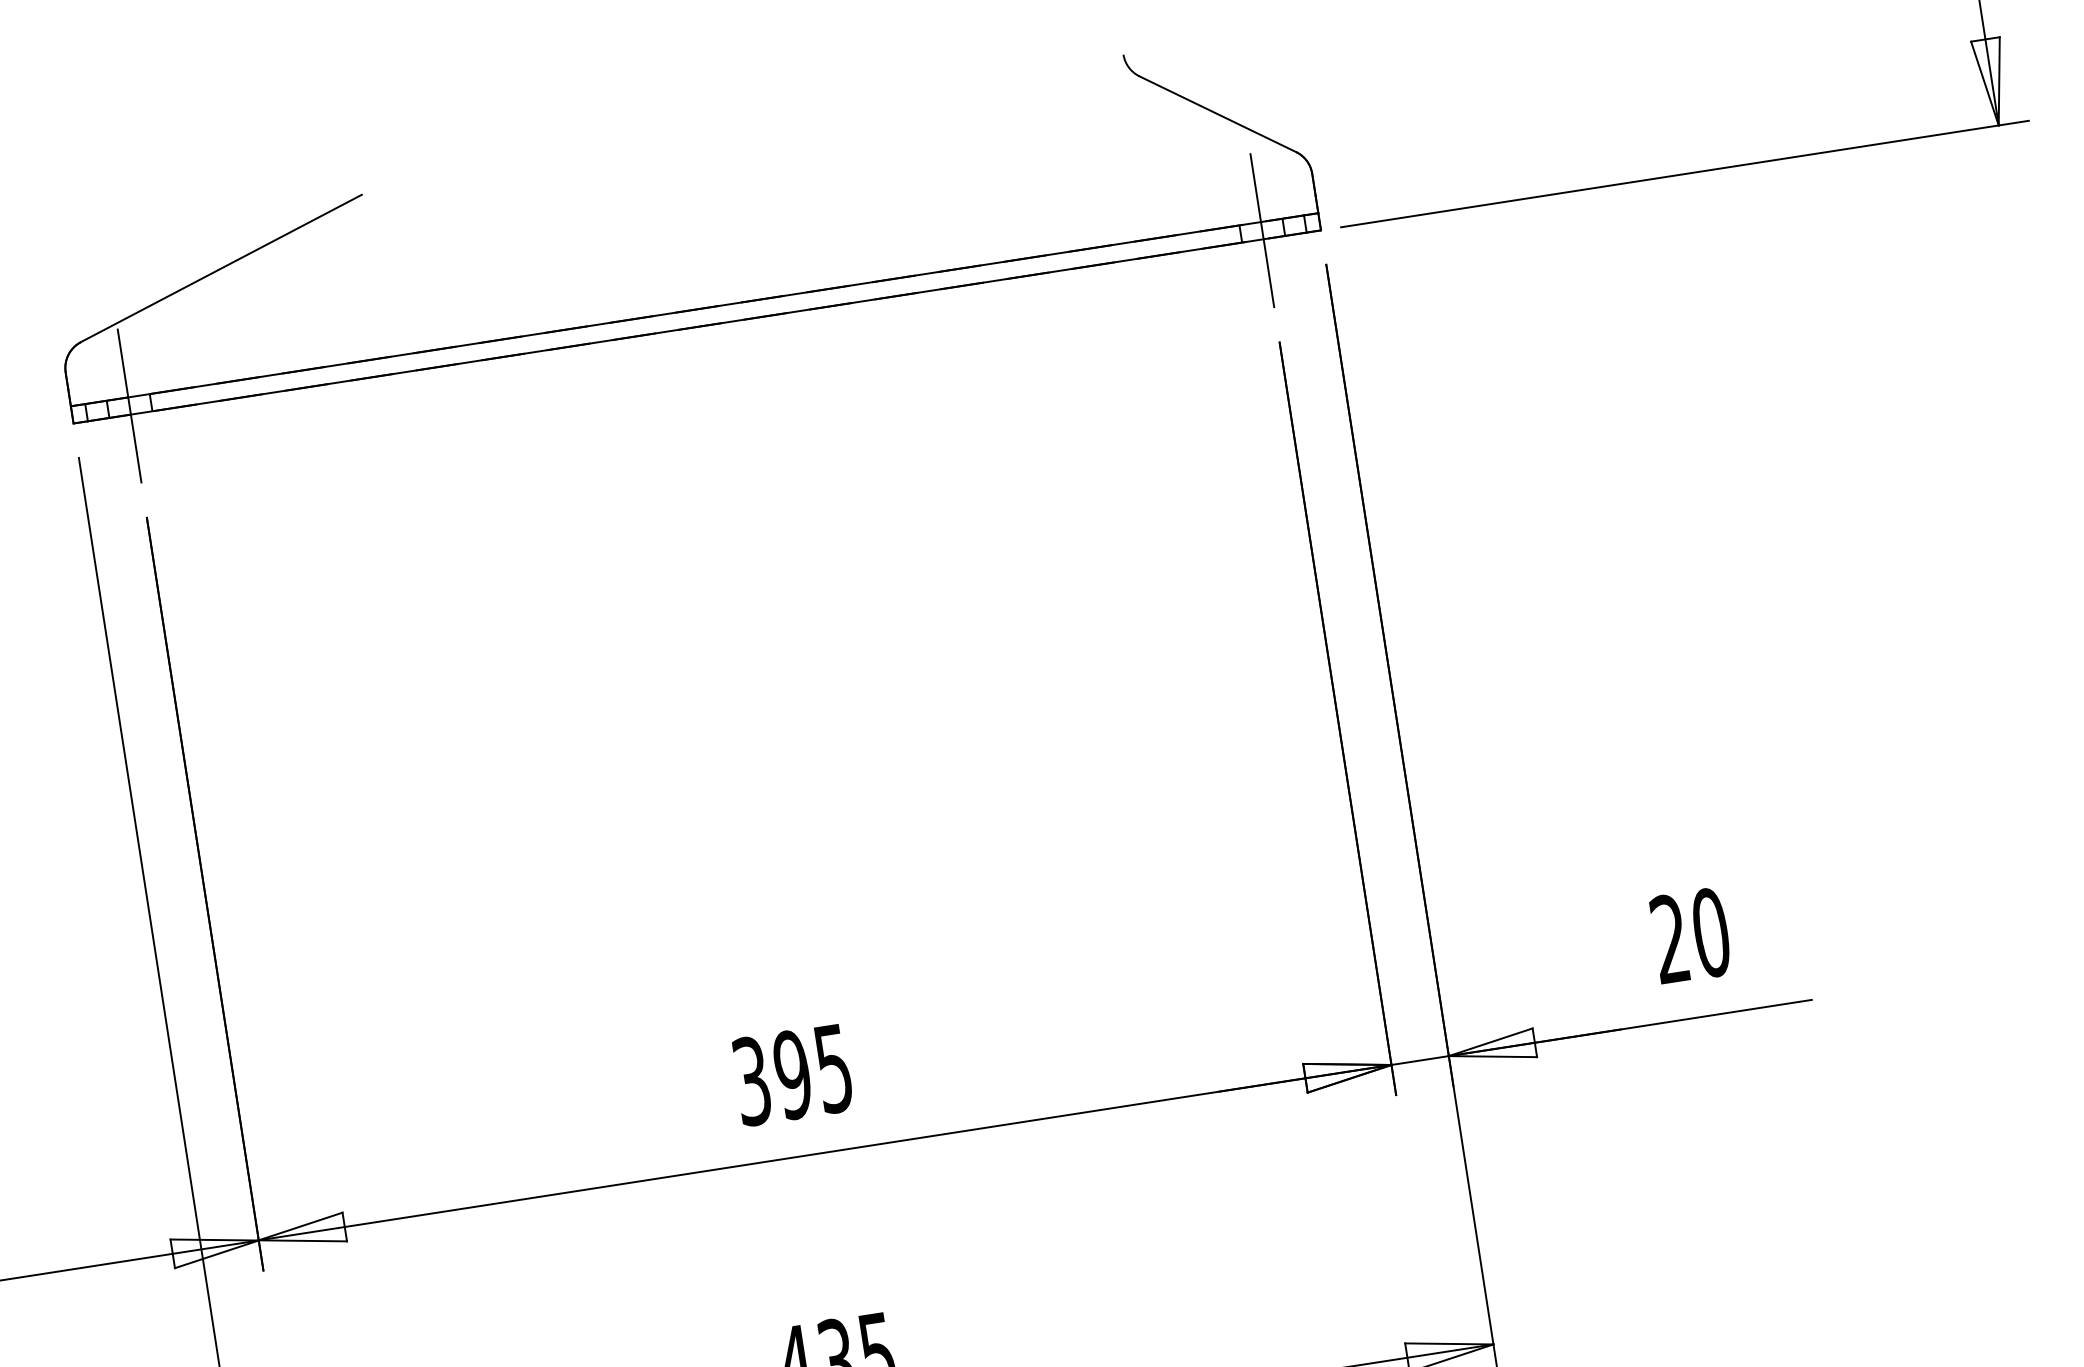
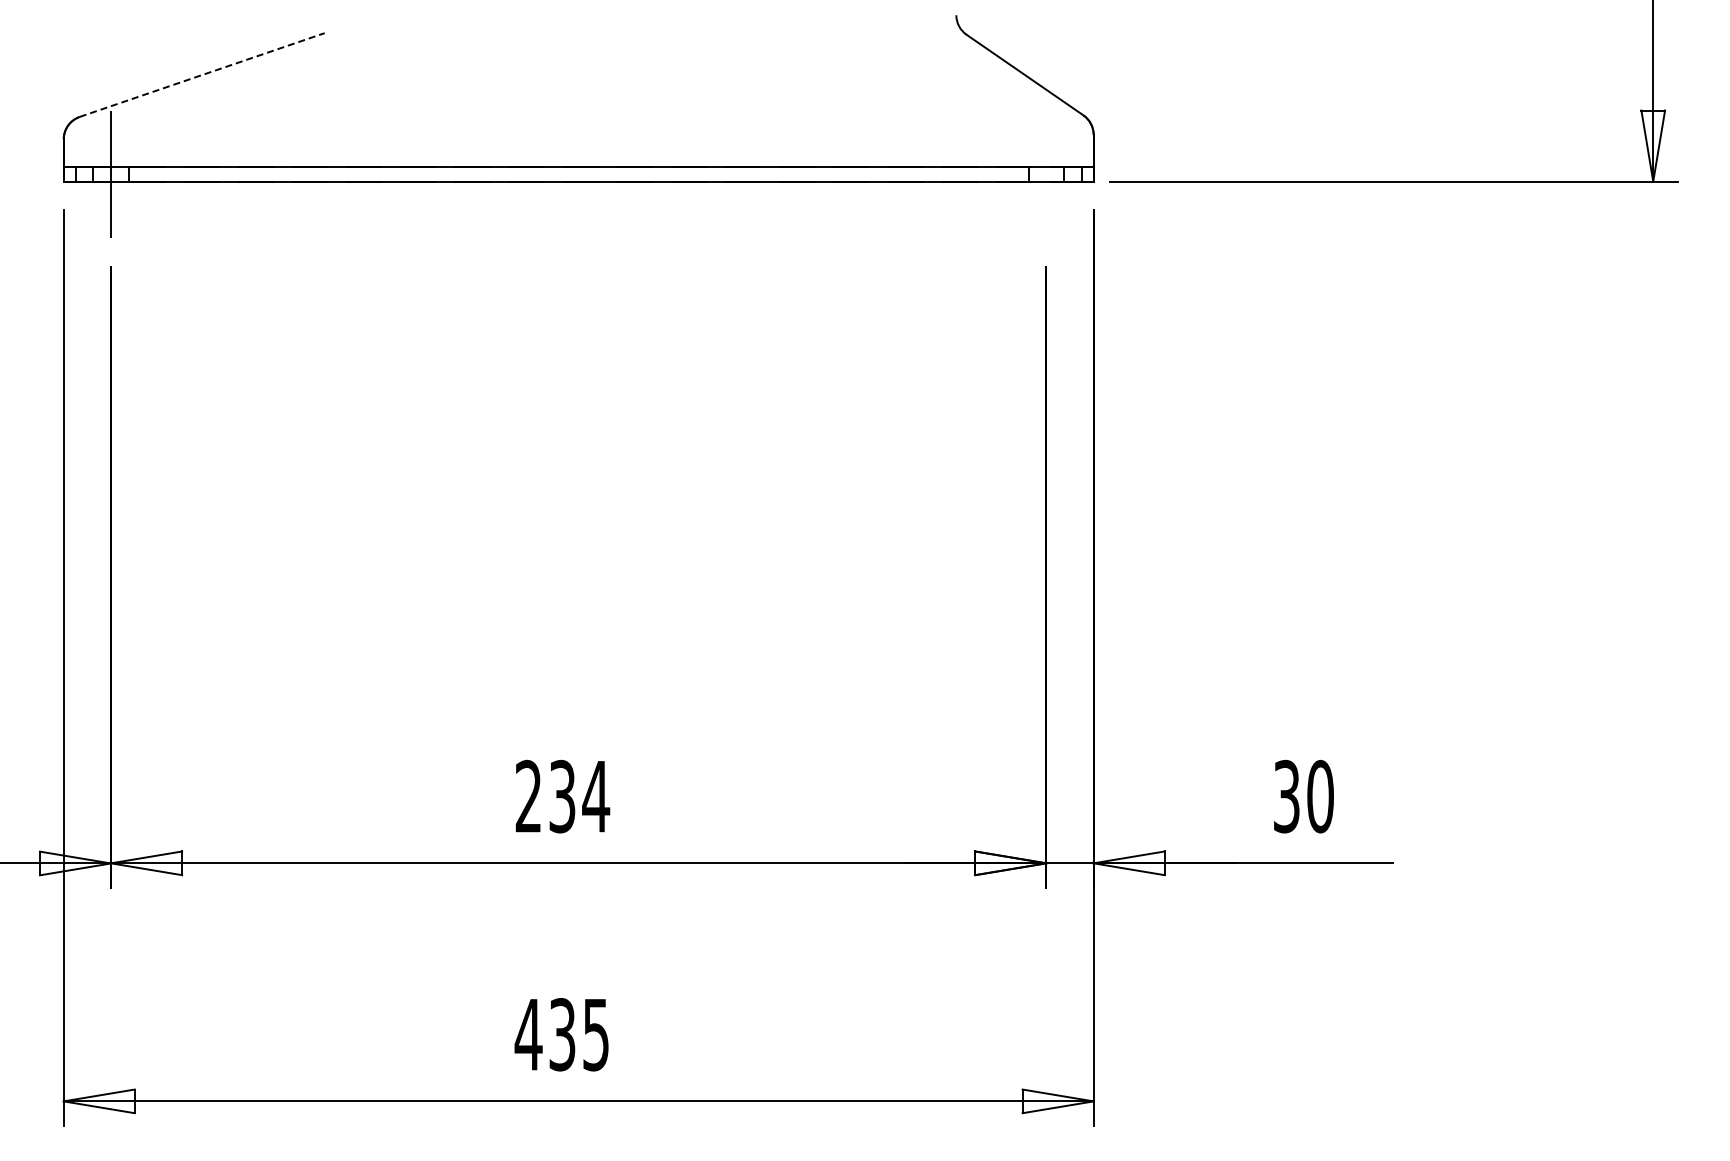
line: (1262, 230) -> (1046, 174), removed
line: (221, 267) -> (202, 74), solid -> dashed
text: (1669, 939) -> (1286, 796), 20 -> 30
text: (792, 1074) -> (562, 796), 395 -> 234

